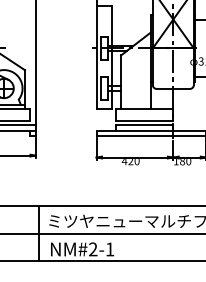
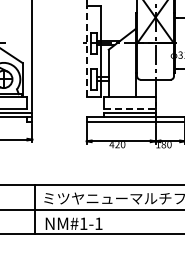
line: (96, 57) -> (86, 51), solid -> dashed
line: (144, 120) -> (129, 108), solid -> dashed
text: (92, 249) -> (83, 223), NM#2-1 -> NM#1-1

